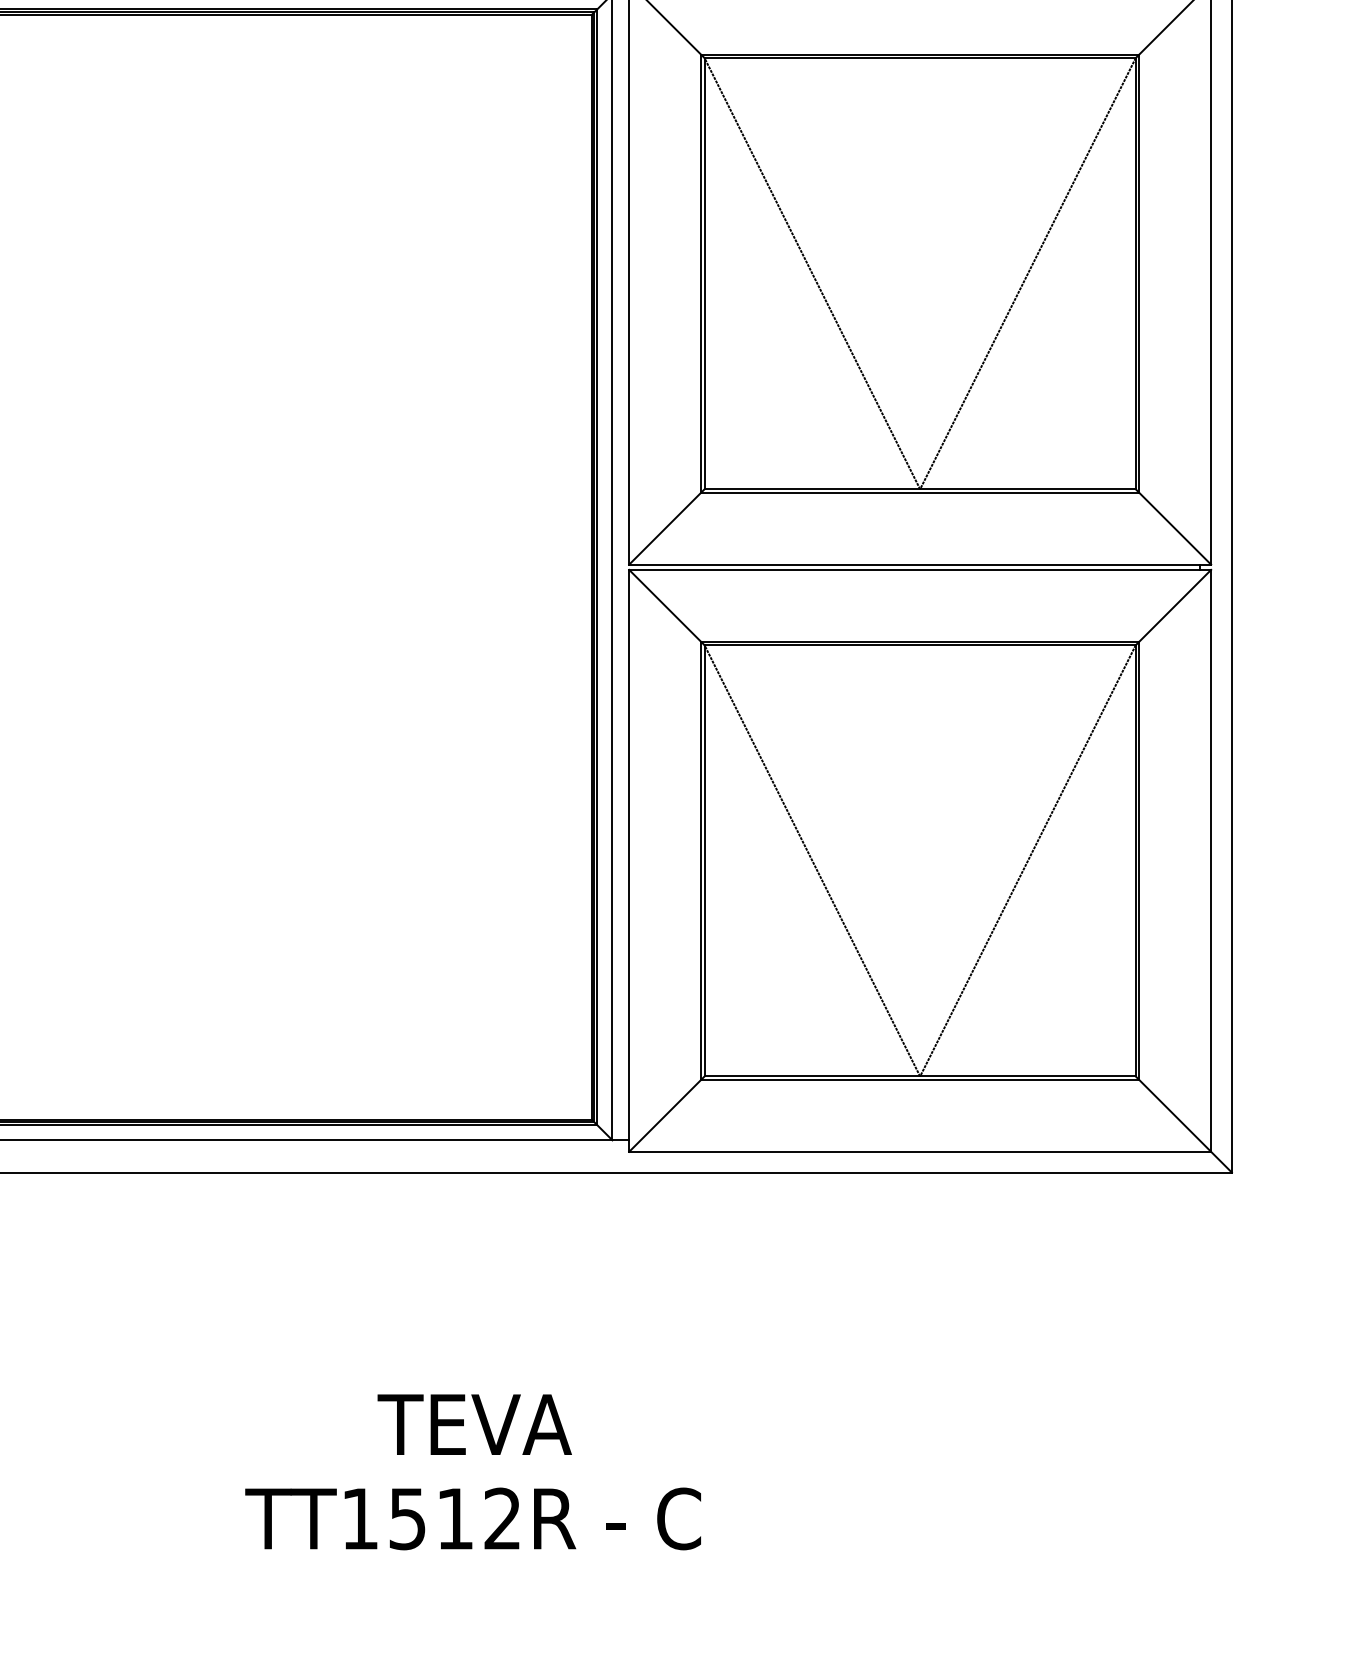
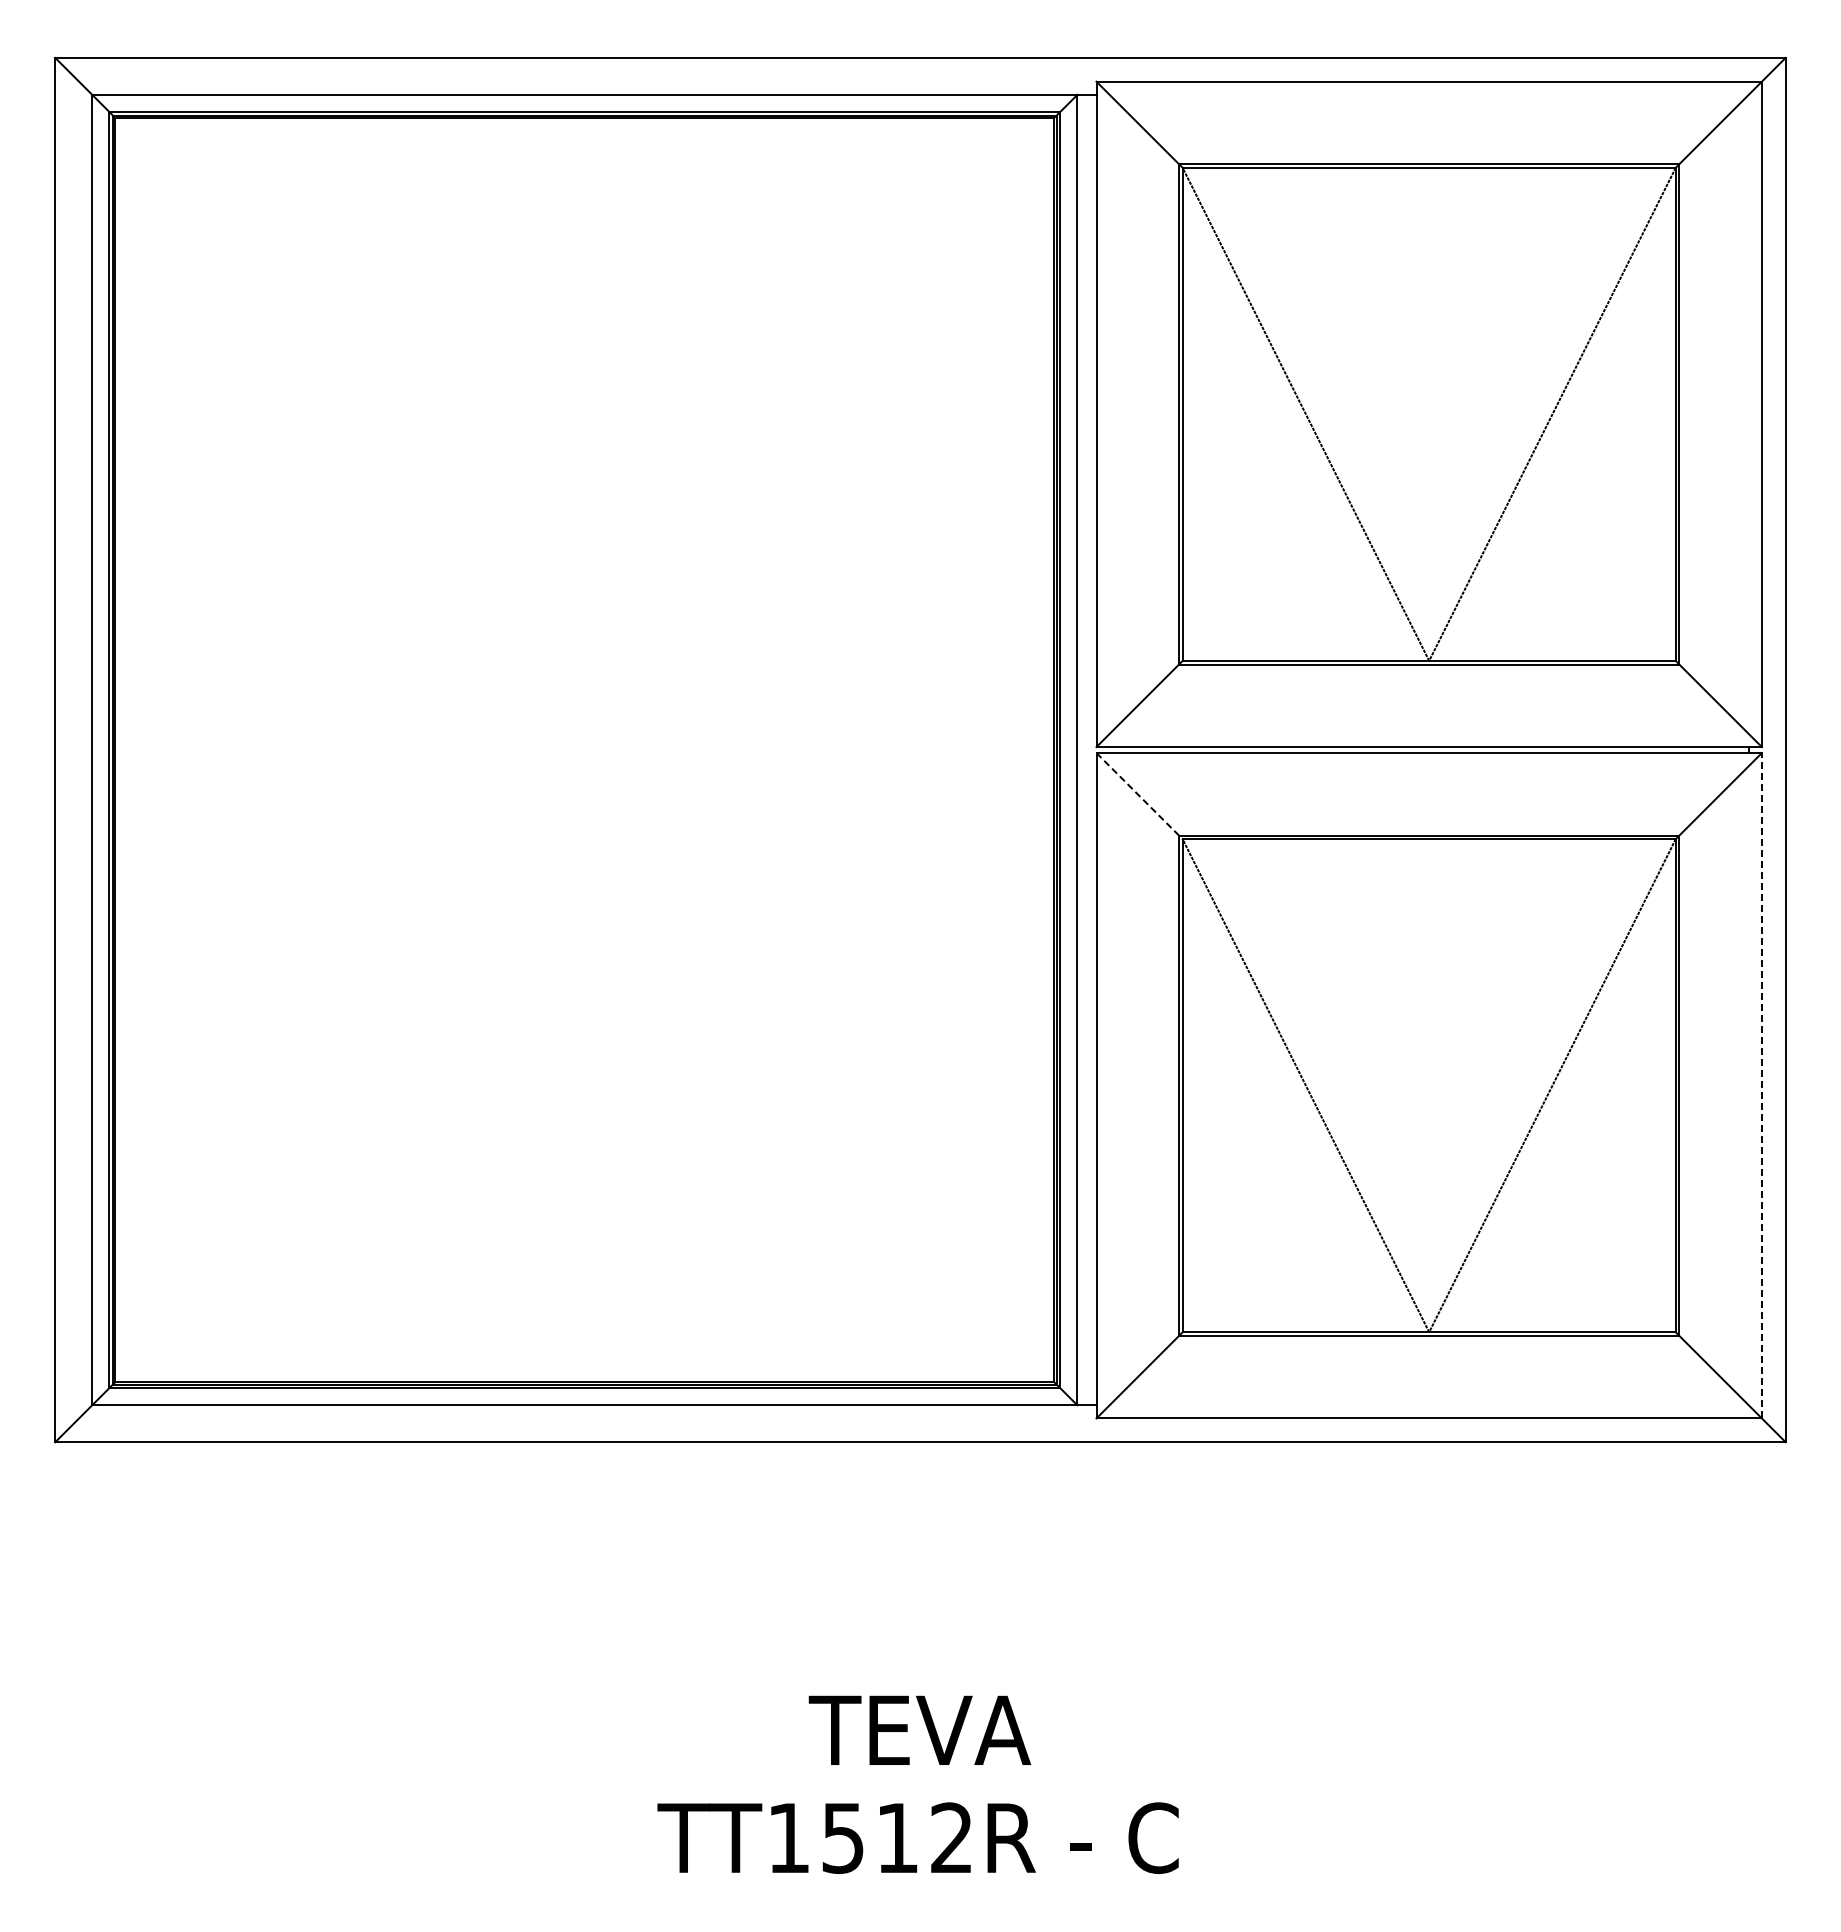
line: (666, 607) -> (1139, 796), solid -> dashed
line: (1210, 860) -> (1761, 1085), solid -> dashed

